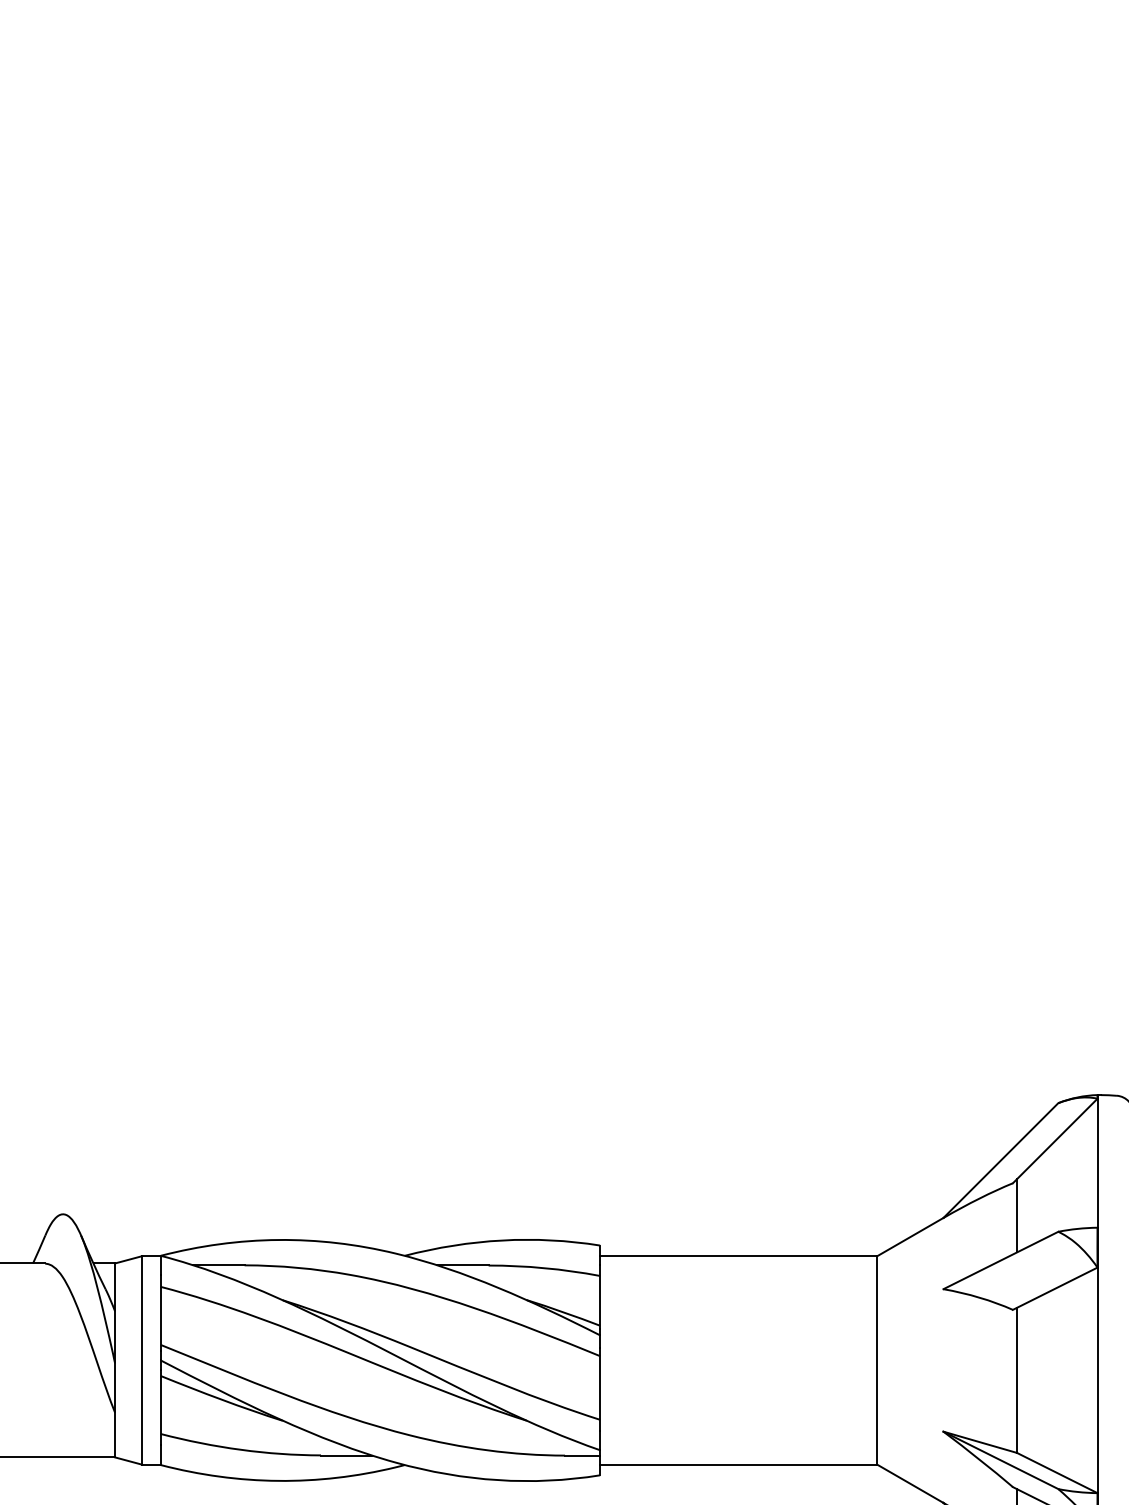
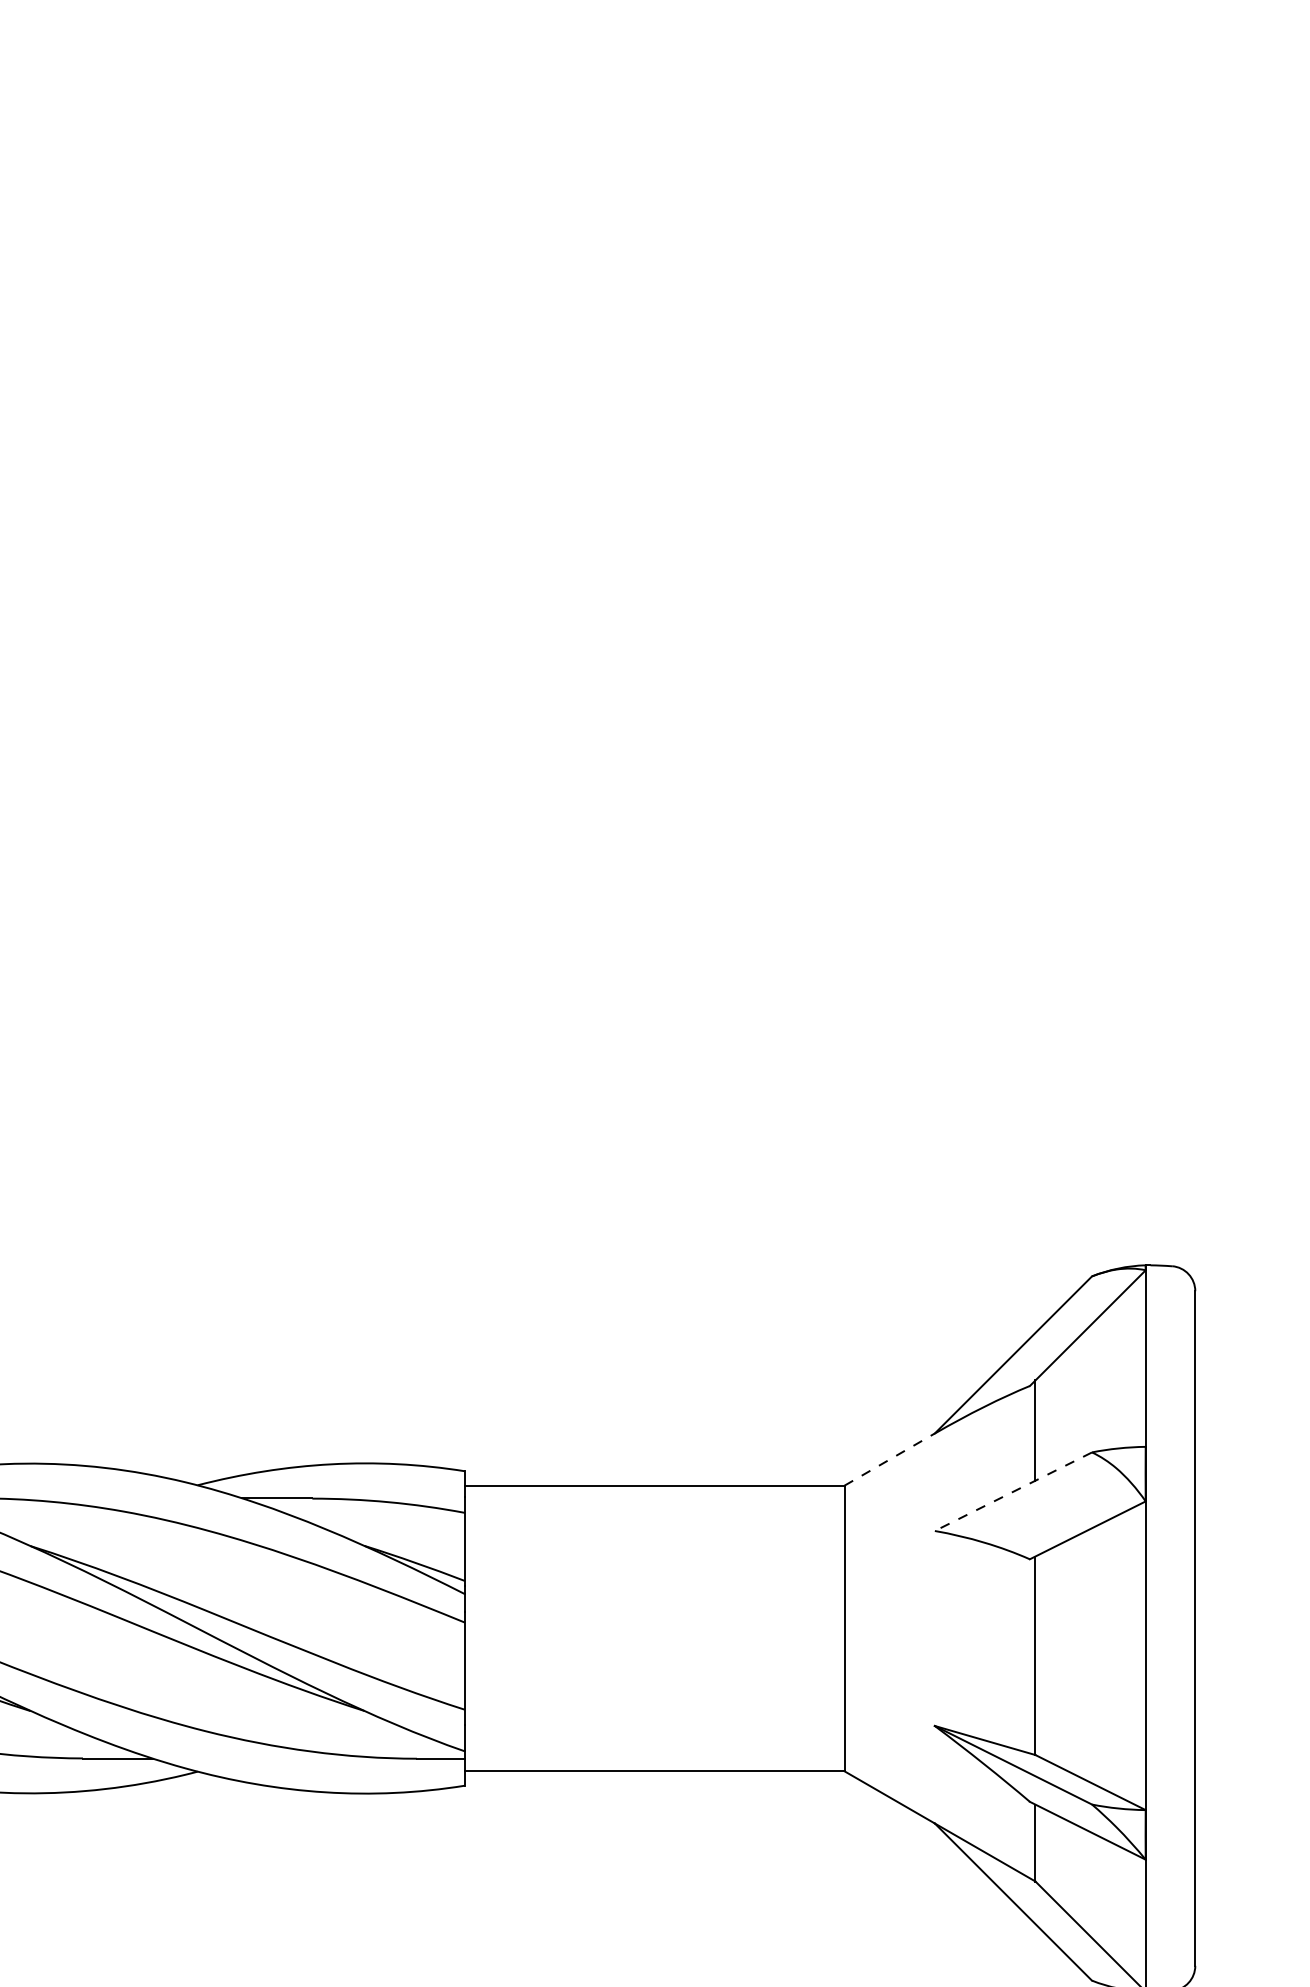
line: (910, 1236) -> (889, 1458), solid -> dashed
line: (1000, 1260) -> (1012, 1491), solid -> dashed

